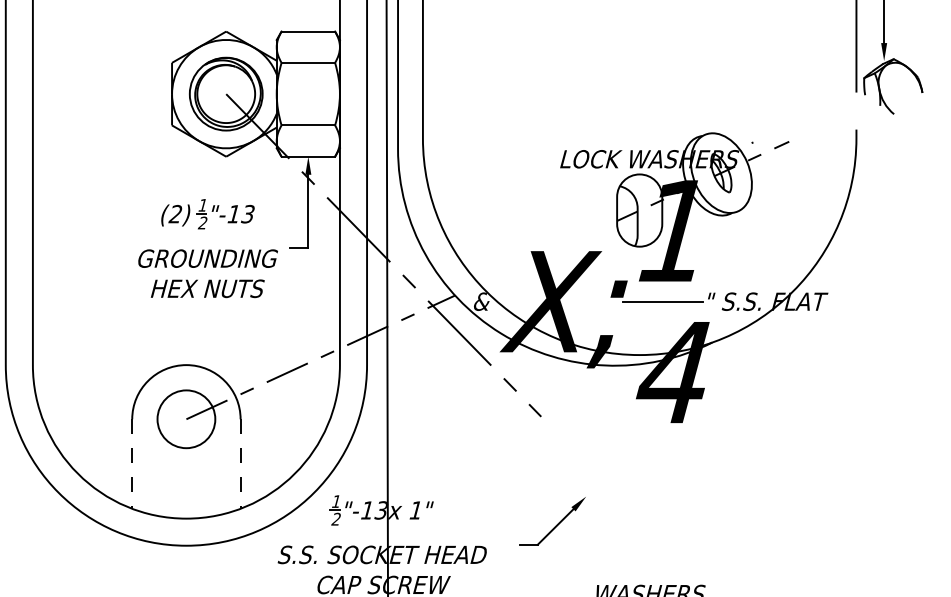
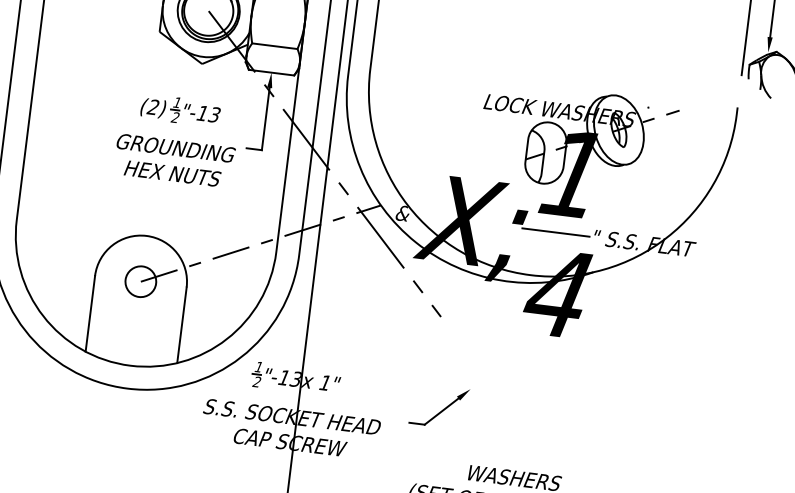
circle: (186, 419) -> (140, 281), size x0.62
line: (132, 464) -> (90, 314), dashed -> solid
line: (240, 464) -> (181, 325), dashed -> solid

